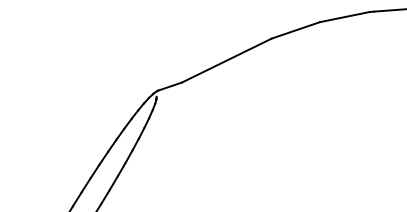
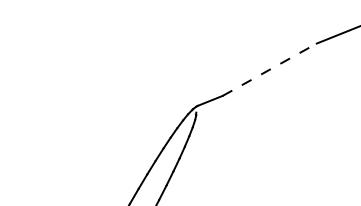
line: (227, 60) -> (270, 69), solid -> dashed

